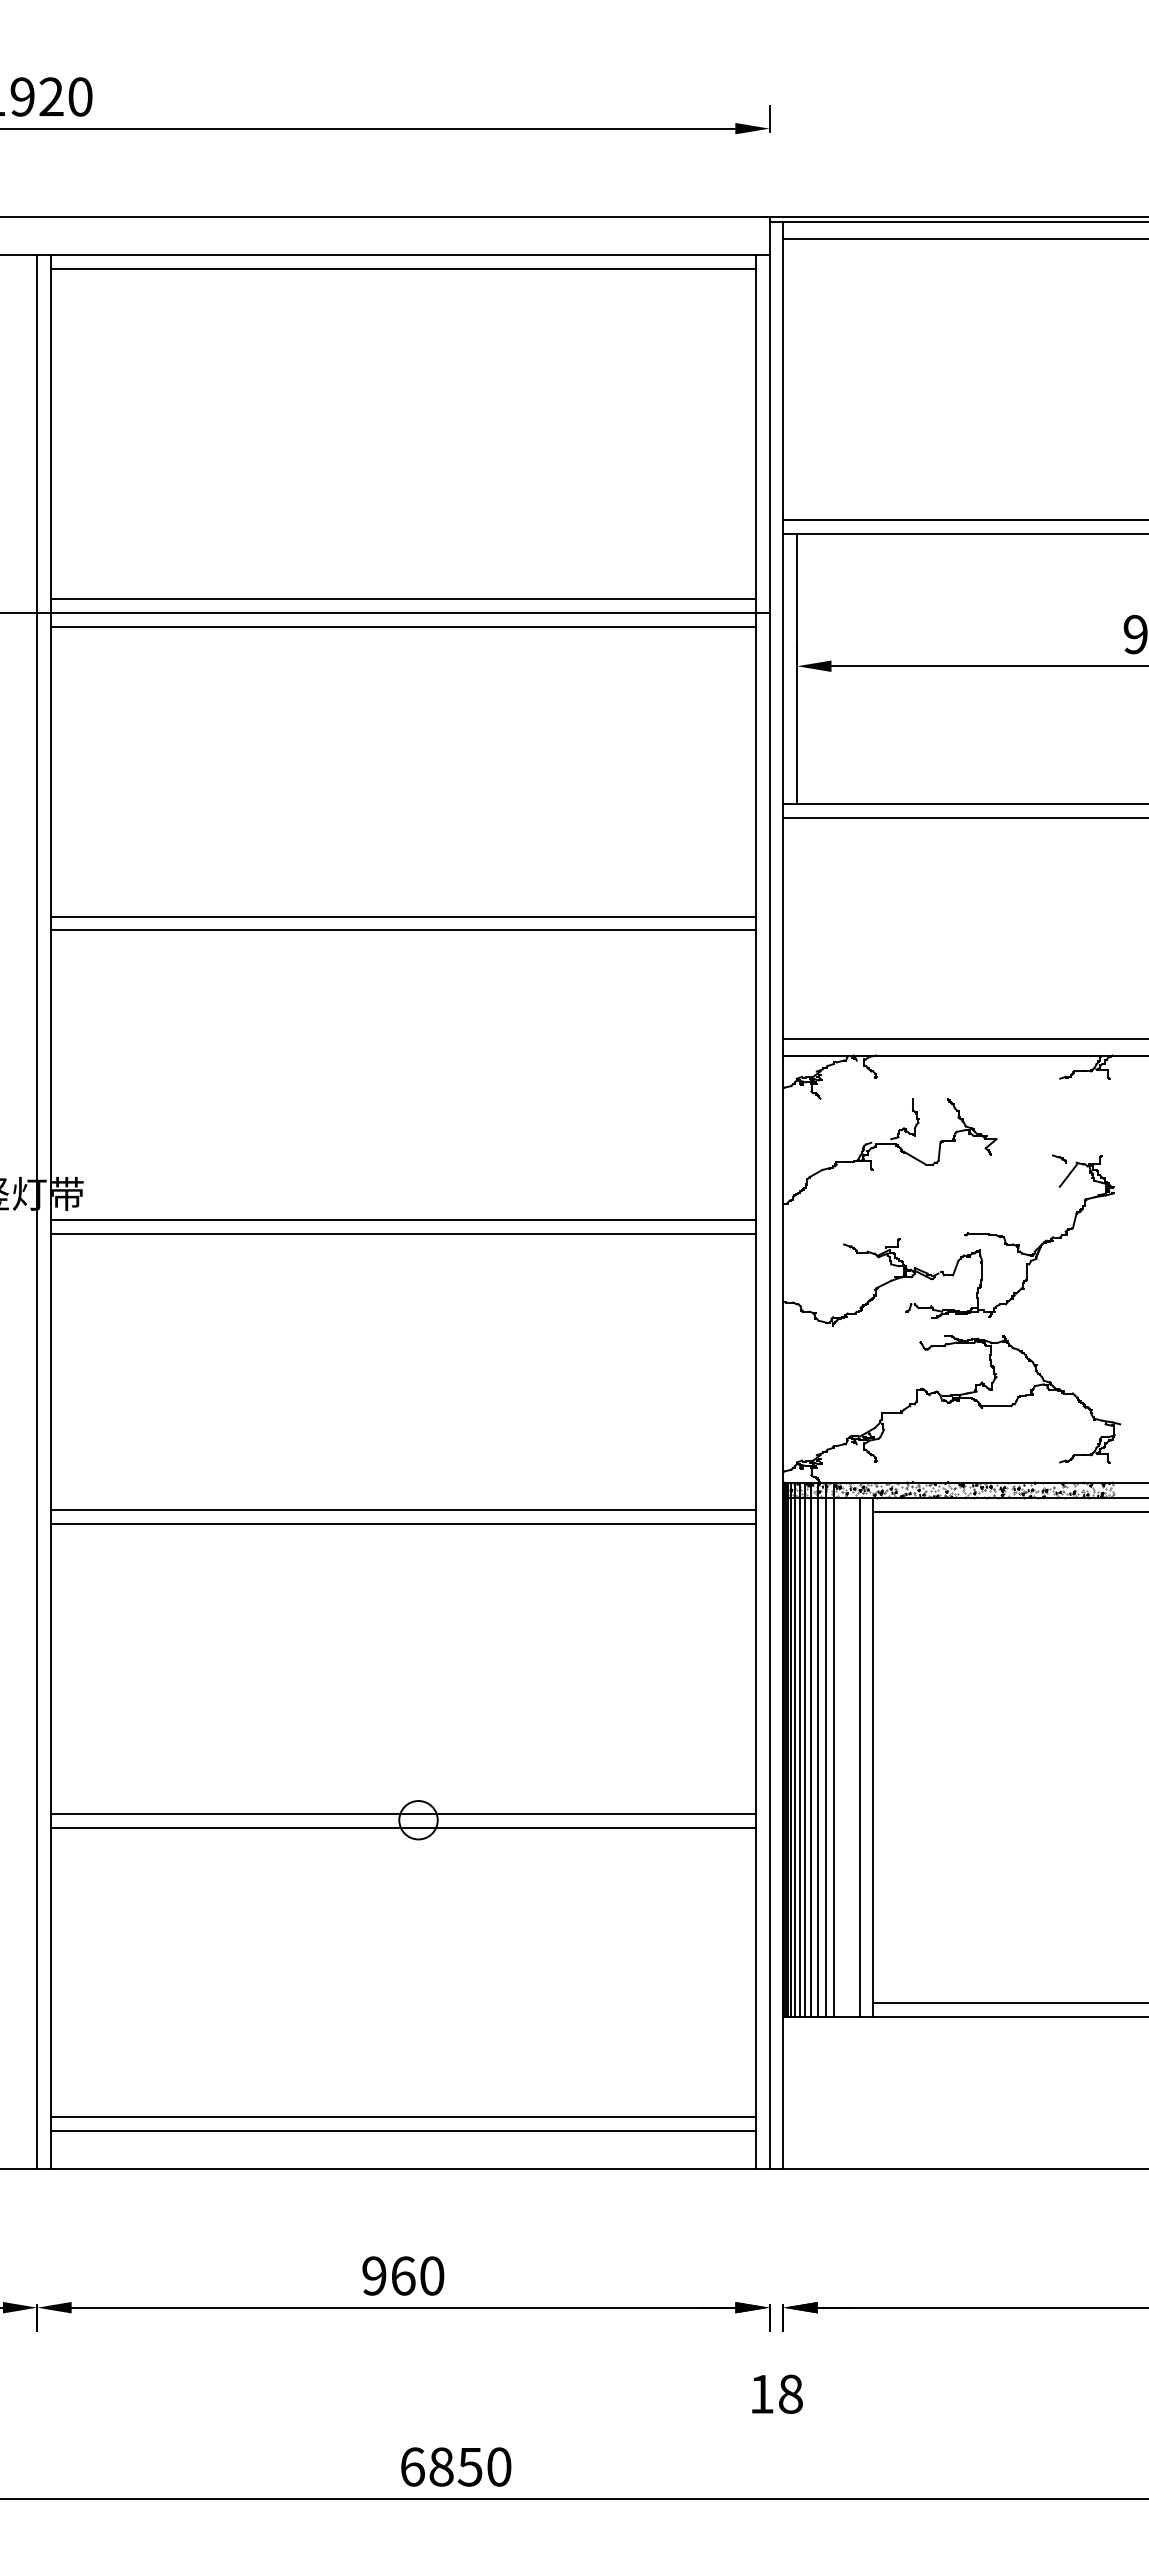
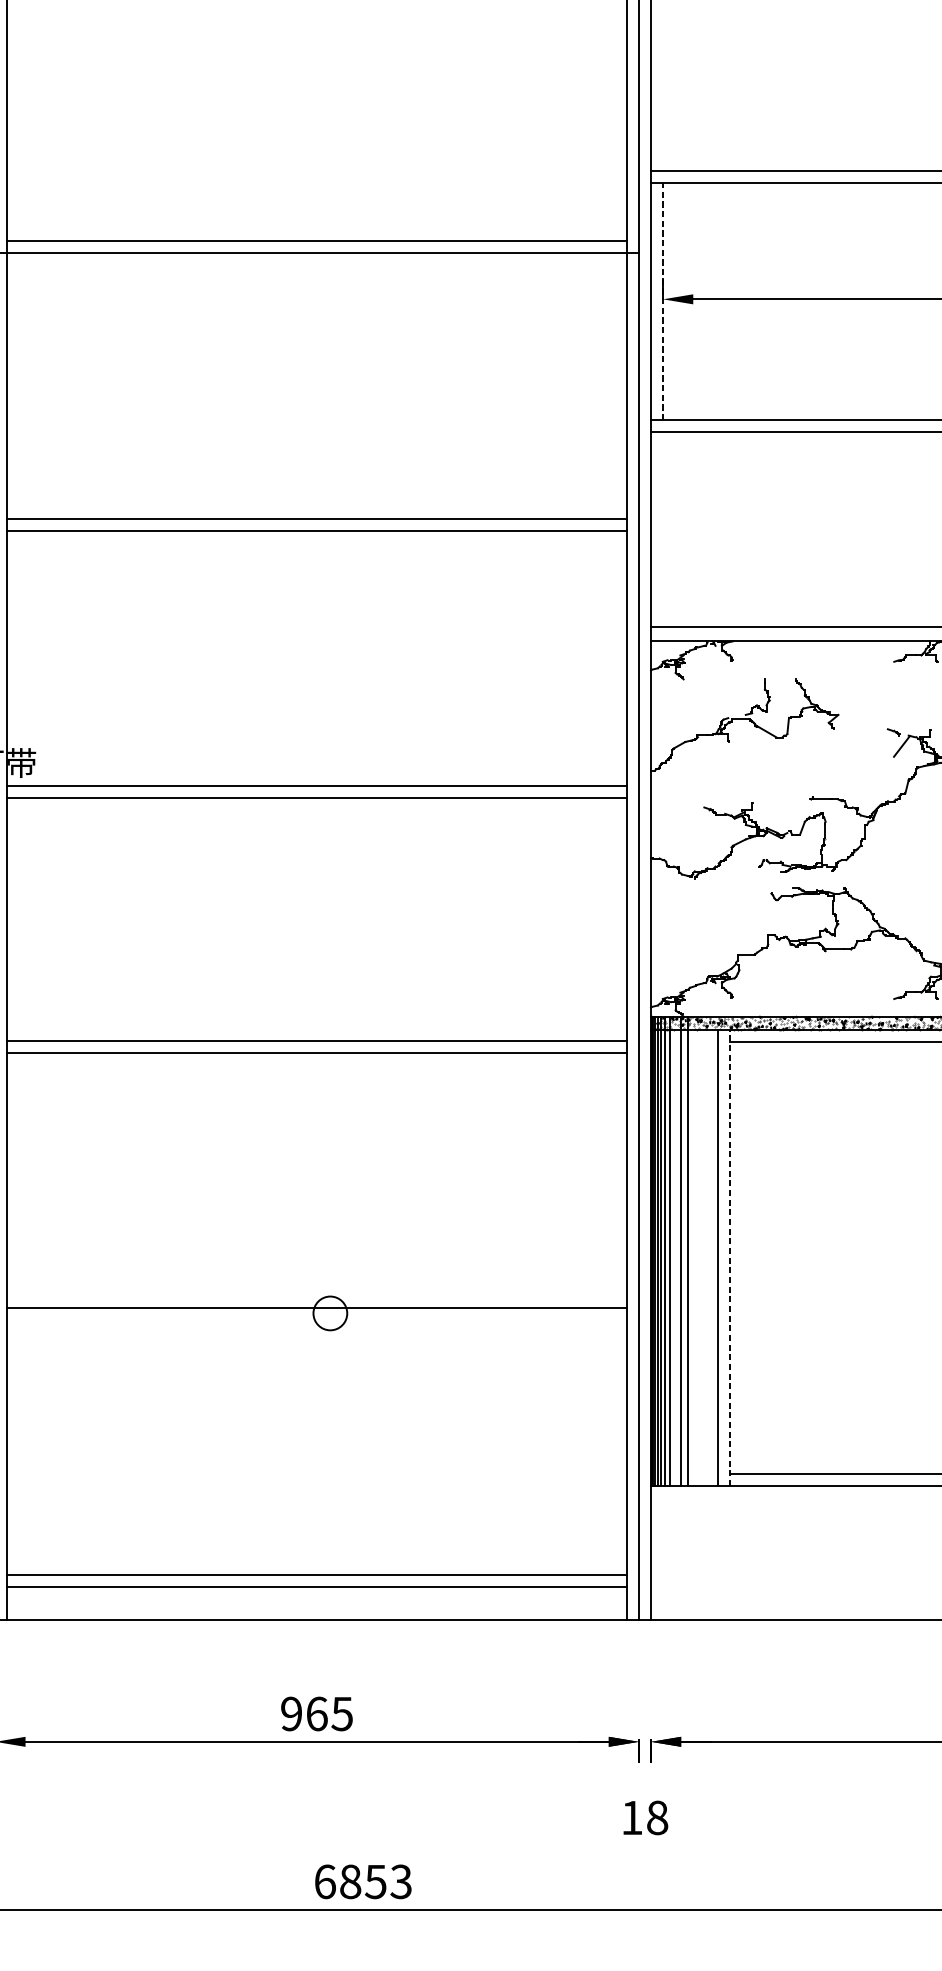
line: (403, 626) -> (317, 264), removed
line: (797, 668) -> (663, 301), solid -> dashed
line: (811, 1749) -> (675, 1251), removed
line: (833, 1749) -> (695, 1251), removed
line: (873, 1756) -> (730, 1257), solid -> dashed
line: (403, 1827) -> (317, 1319), removed
text: (431, 2275) -> (341, 1713), 960 -> 965
text: (498, 2466) -> (400, 1881), 6850 -> 6853

